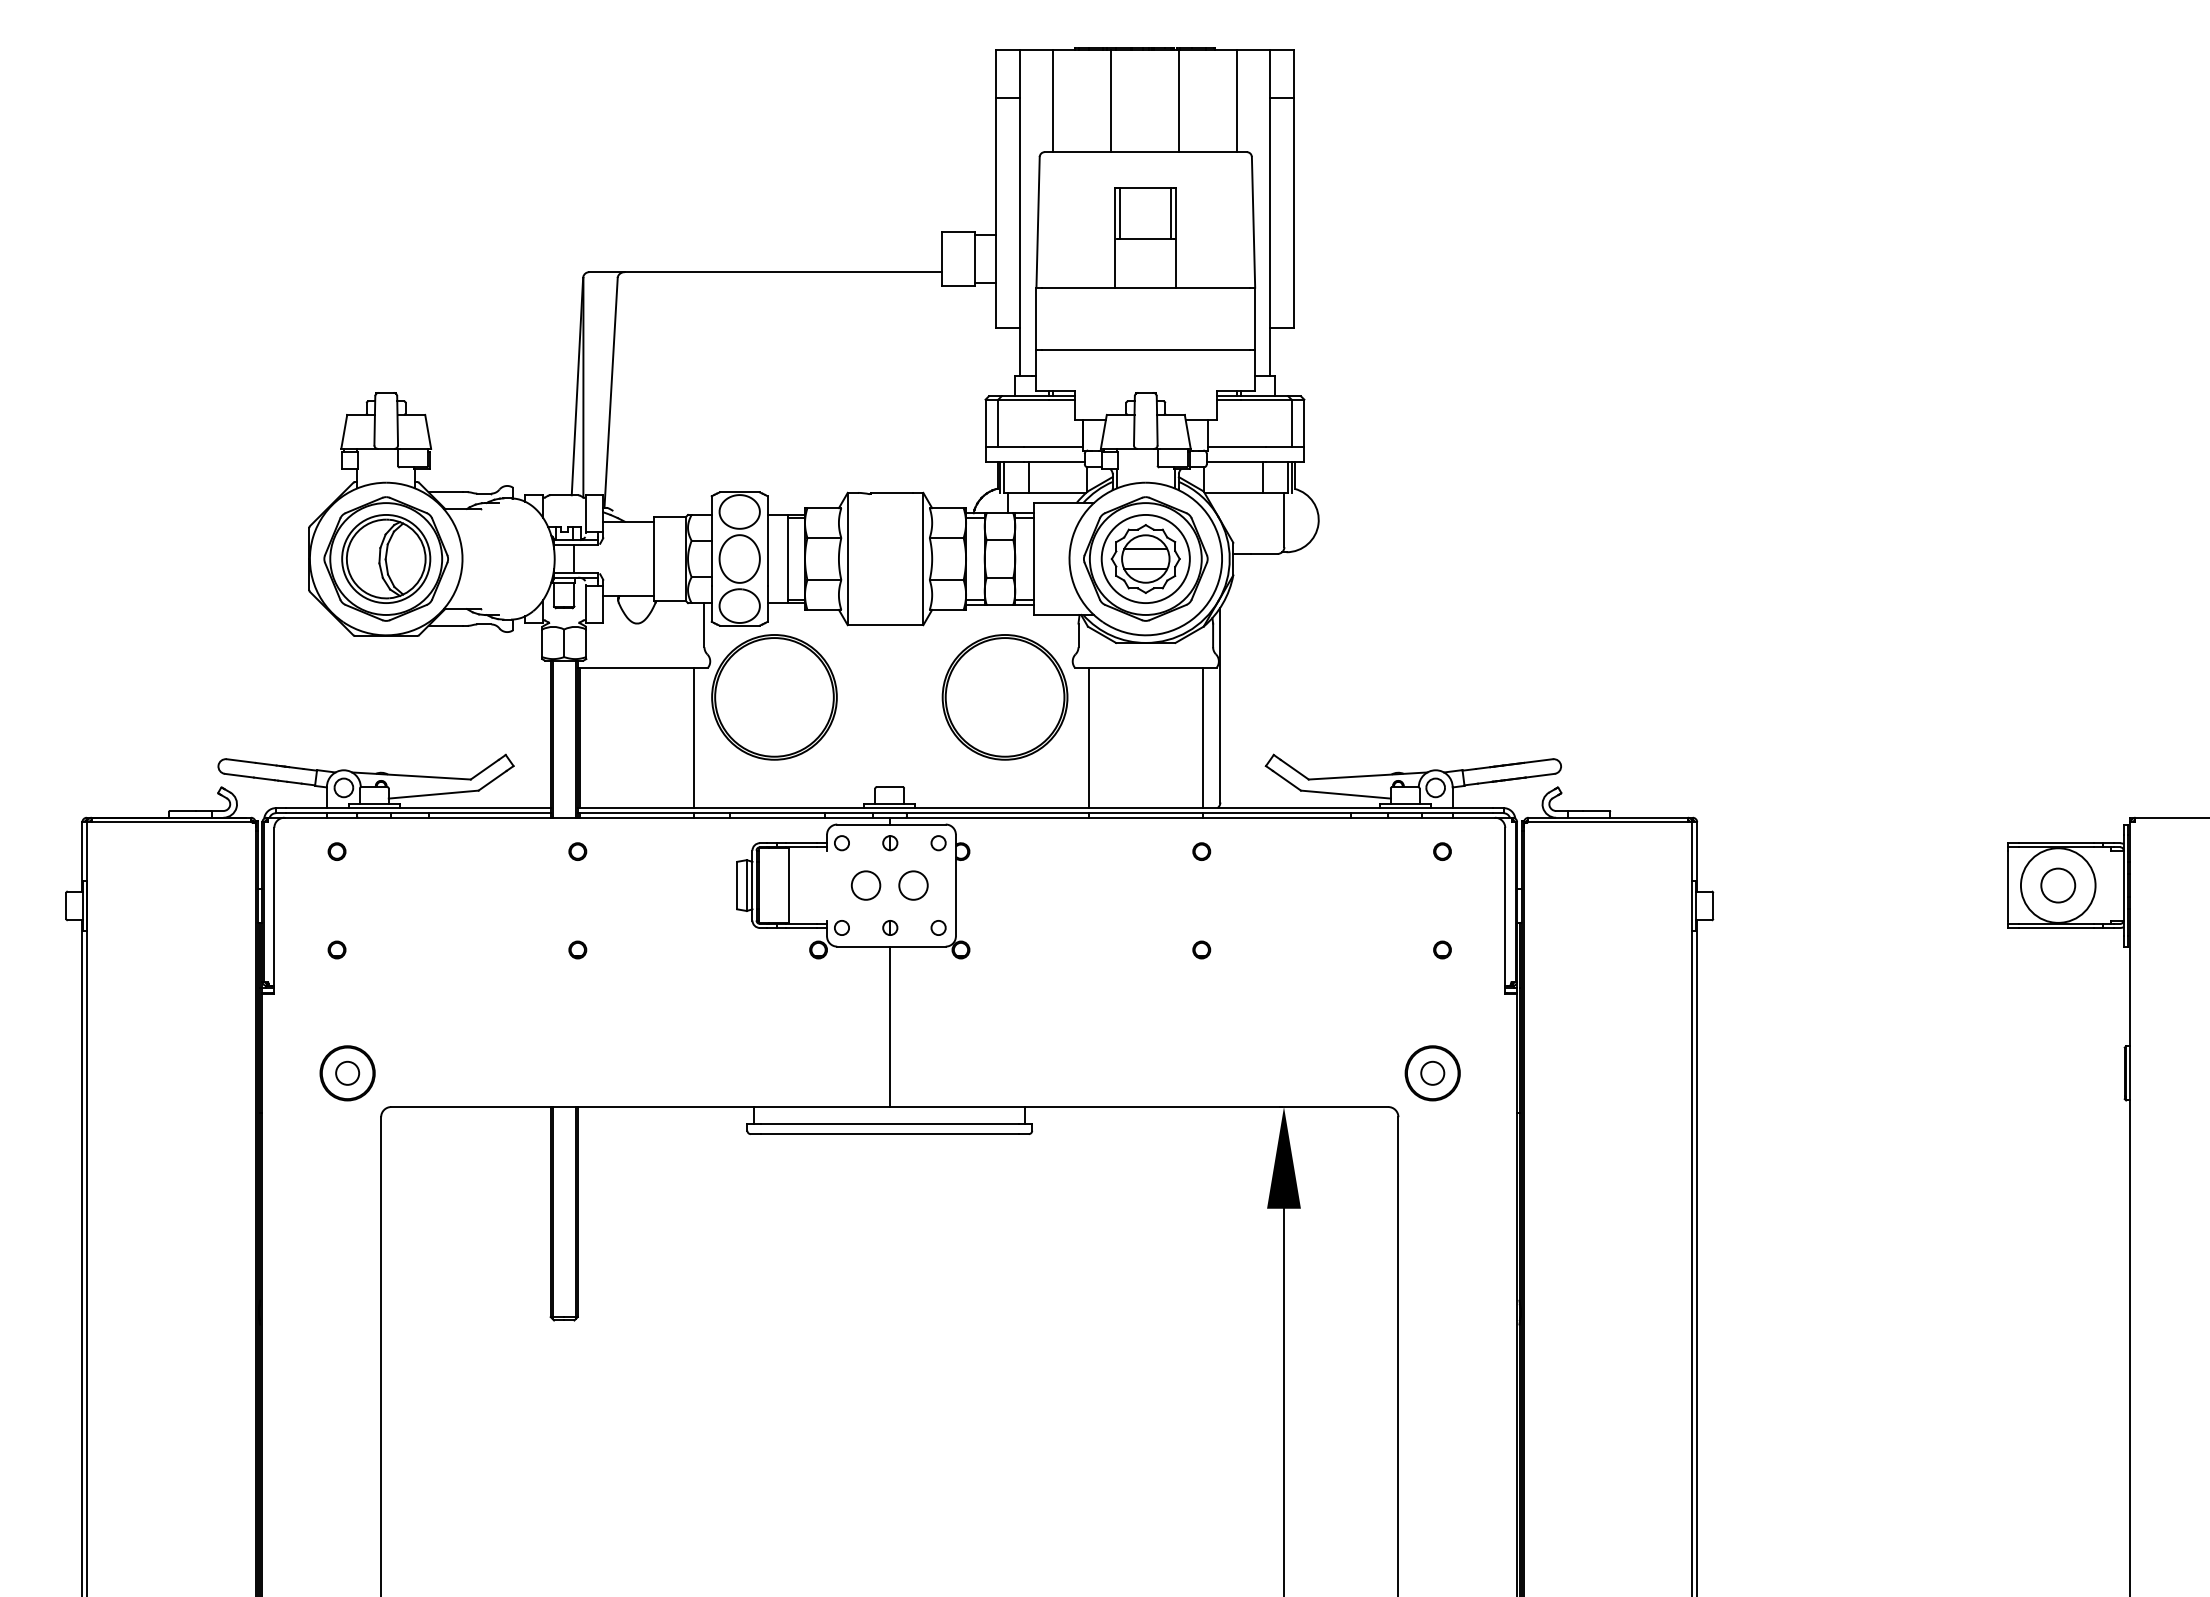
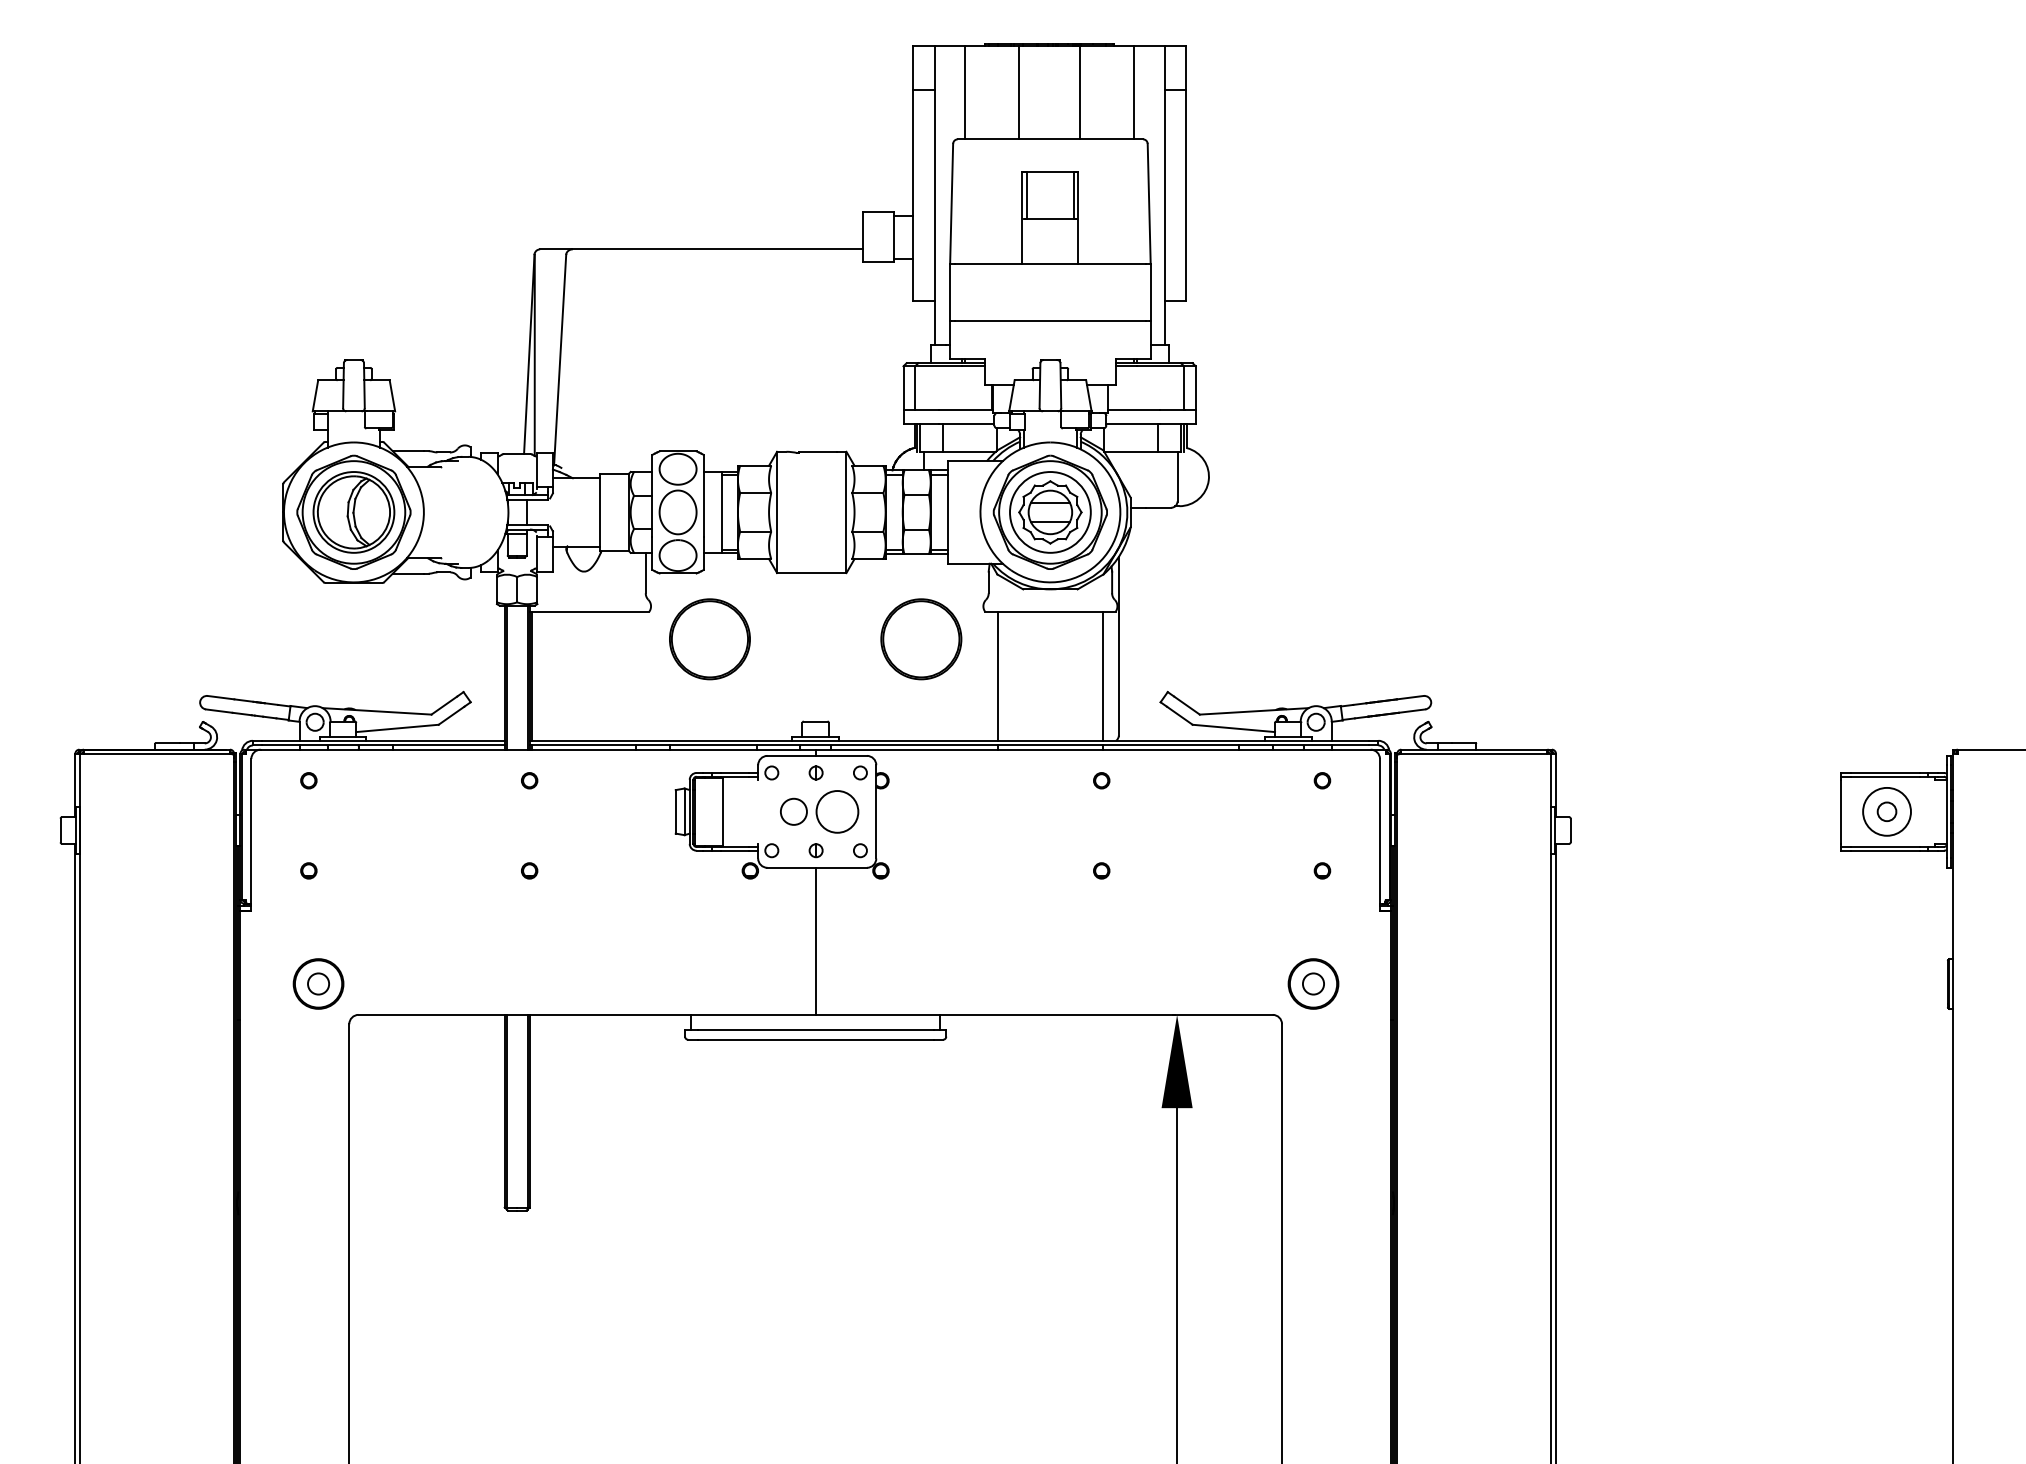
part: (774, 697) -> (709, 639), size x0.7
part: (1004, 697) -> (920, 639), size x0.7
line: (693, 737) -> (635, 676), removed
circle: (913, 885) -> (837, 811), size x1.6
circle: (2057, 885) -> (1886, 811), size x0.7
circle: (2058, 885) -> (1887, 811), size x0.6

